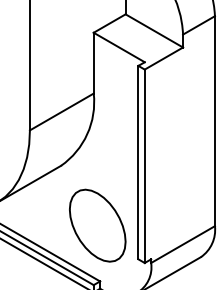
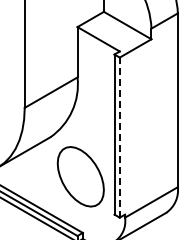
line: (144, 166) -> (119, 137), solid -> dashed
part: (97, 225) -> (80, 176), moved

